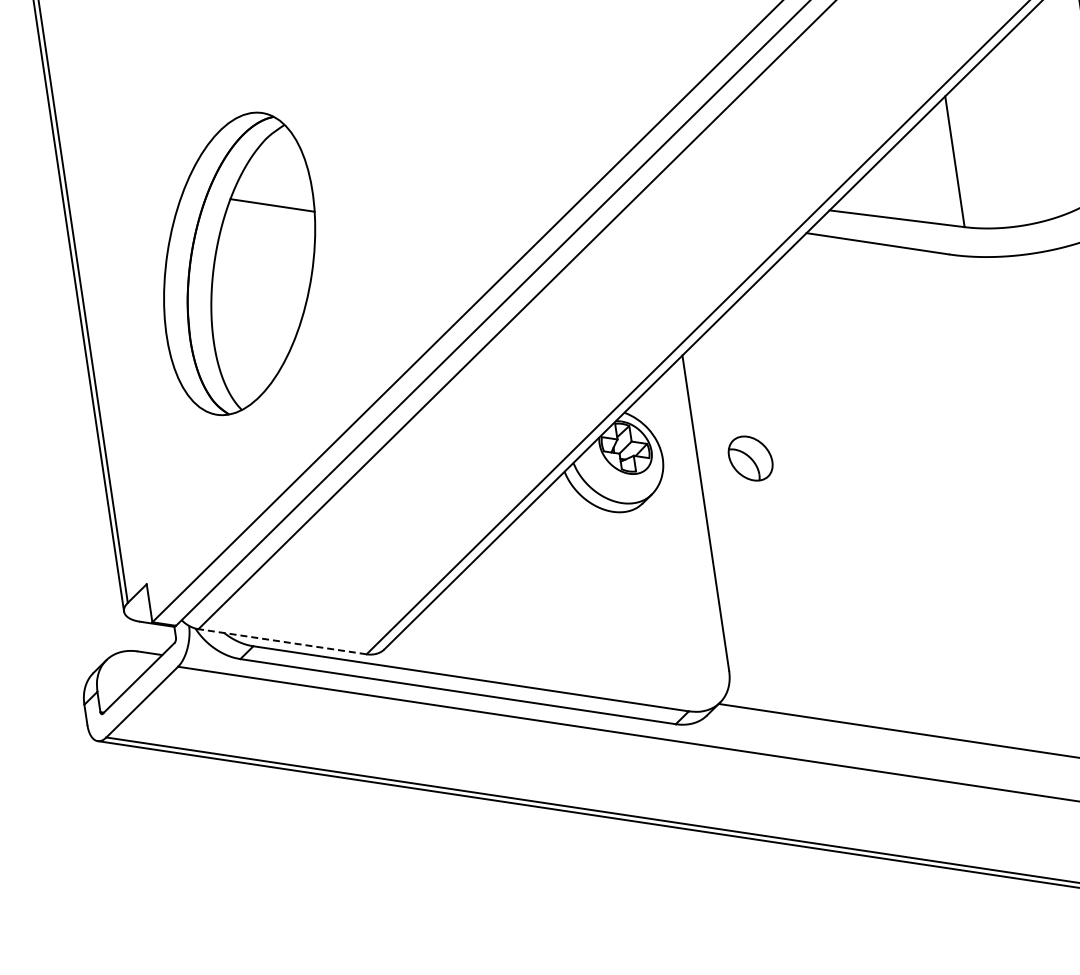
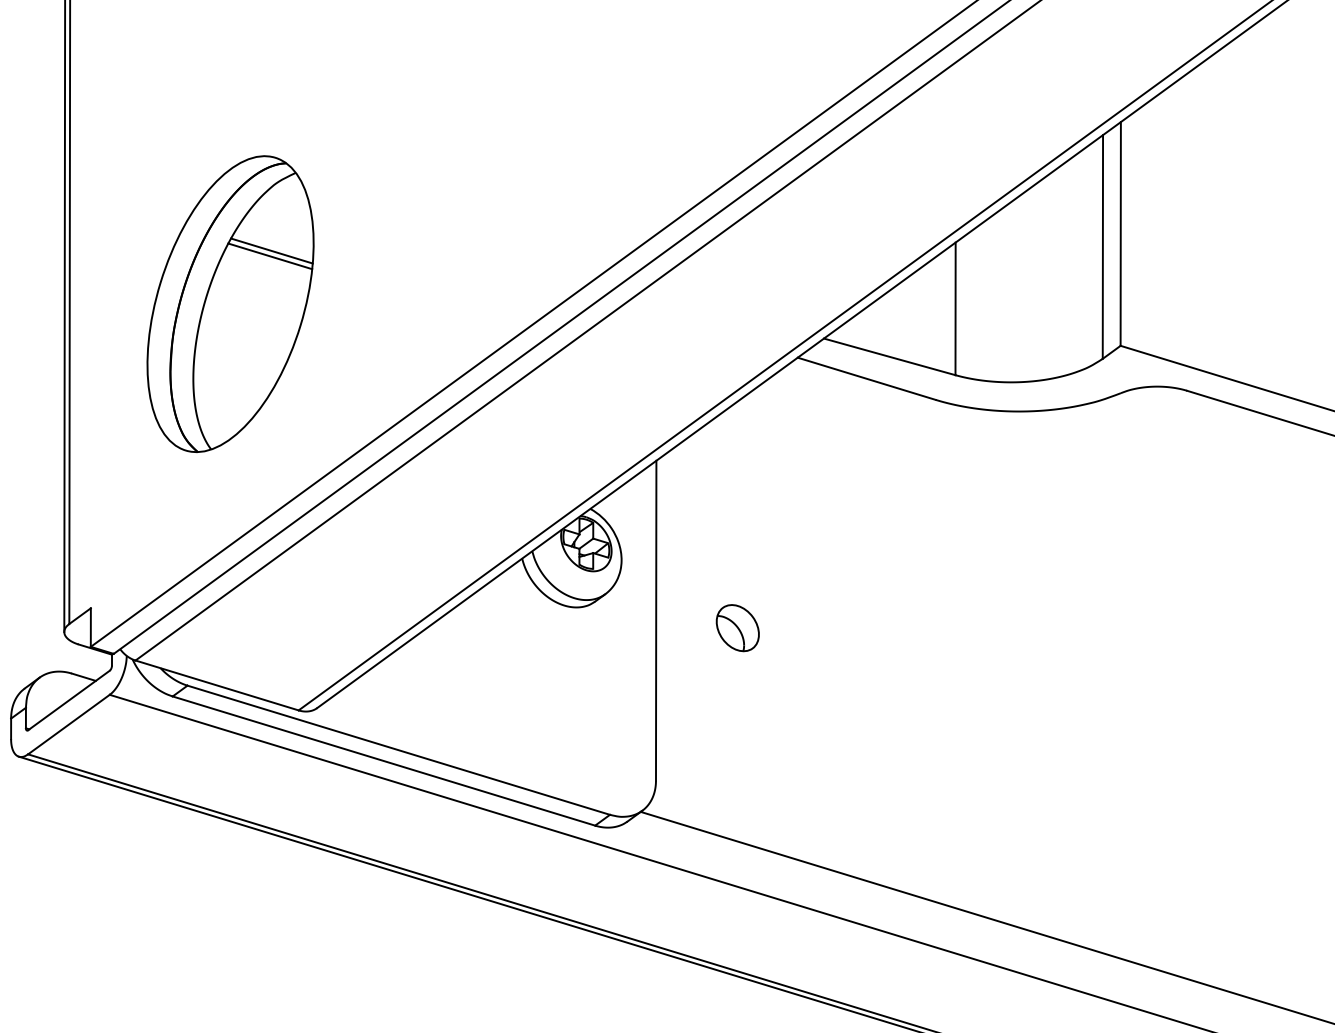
line: (271, 211) -> (270, 256), added
part: (750, 458) -> (737, 628), moved
line: (281, 641) -> (216, 685), dashed -> solid

